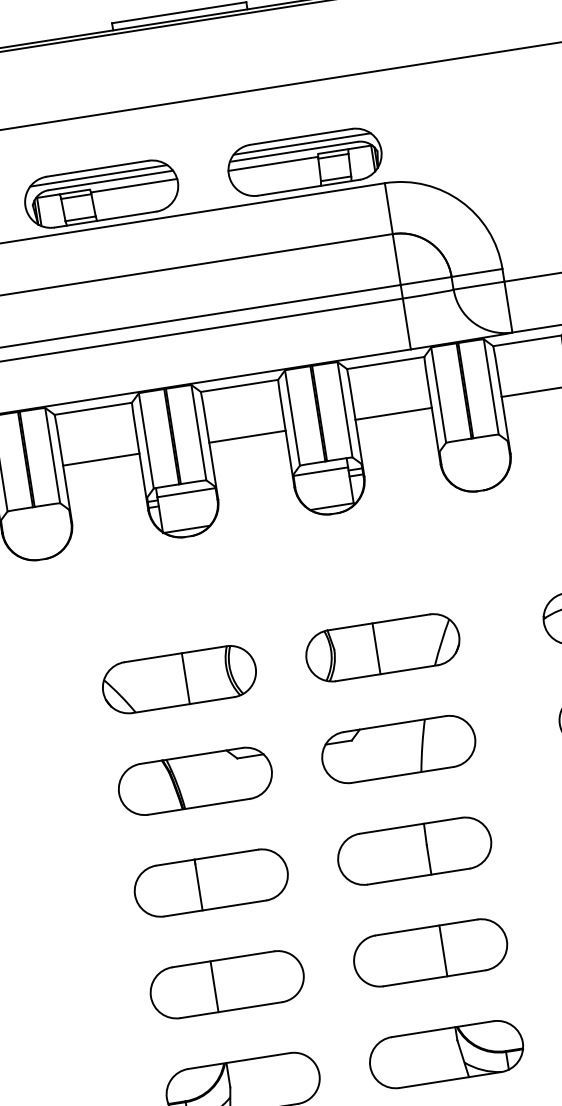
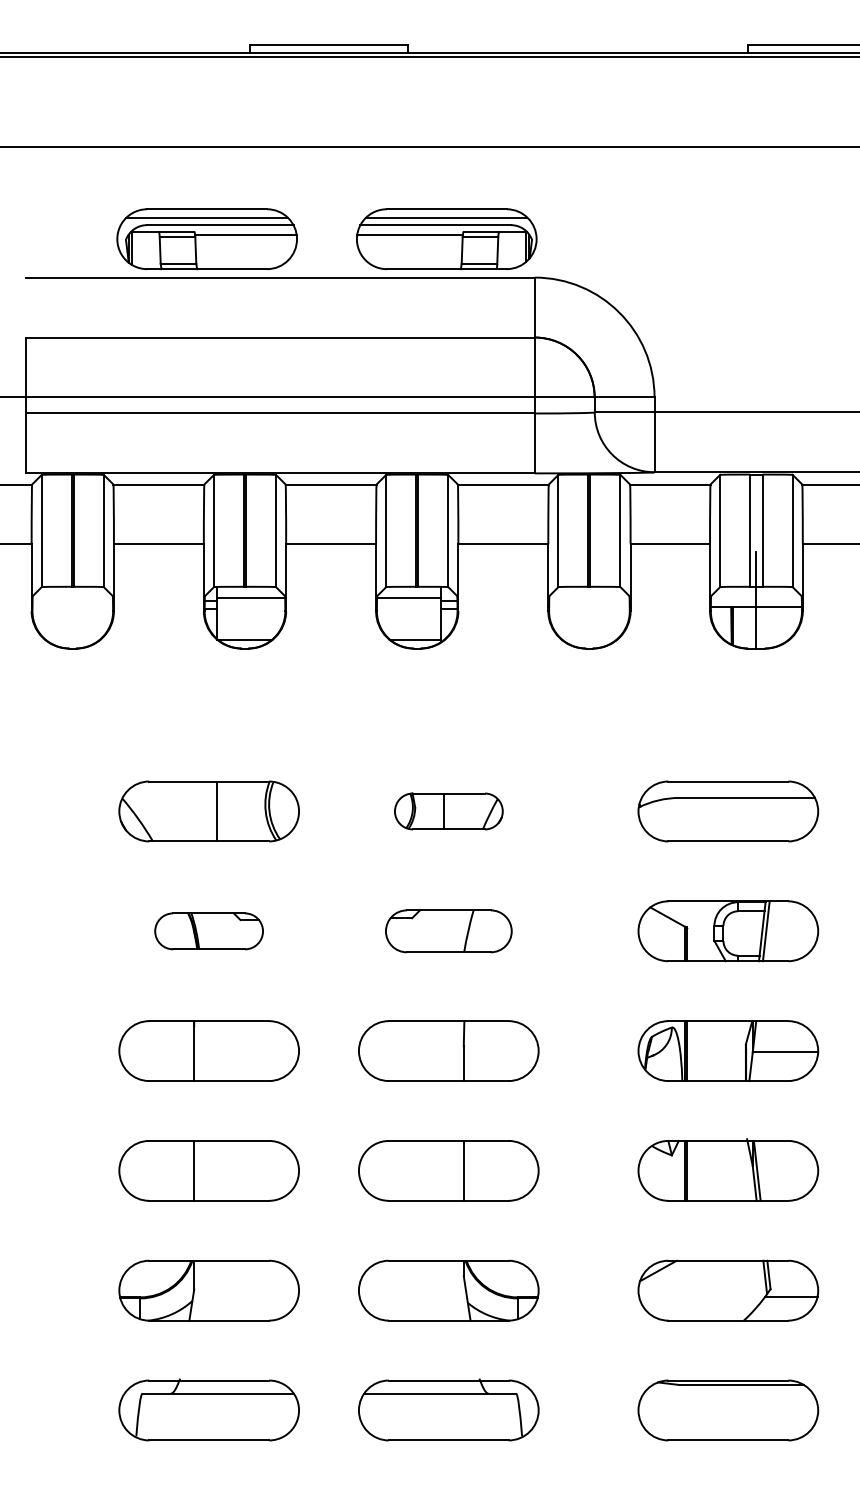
part: (382, 647) -> (448, 811), size x0.6
part: (398, 749) -> (448, 931), size x0.7
part: (194, 781) -> (208, 931), size x0.6

